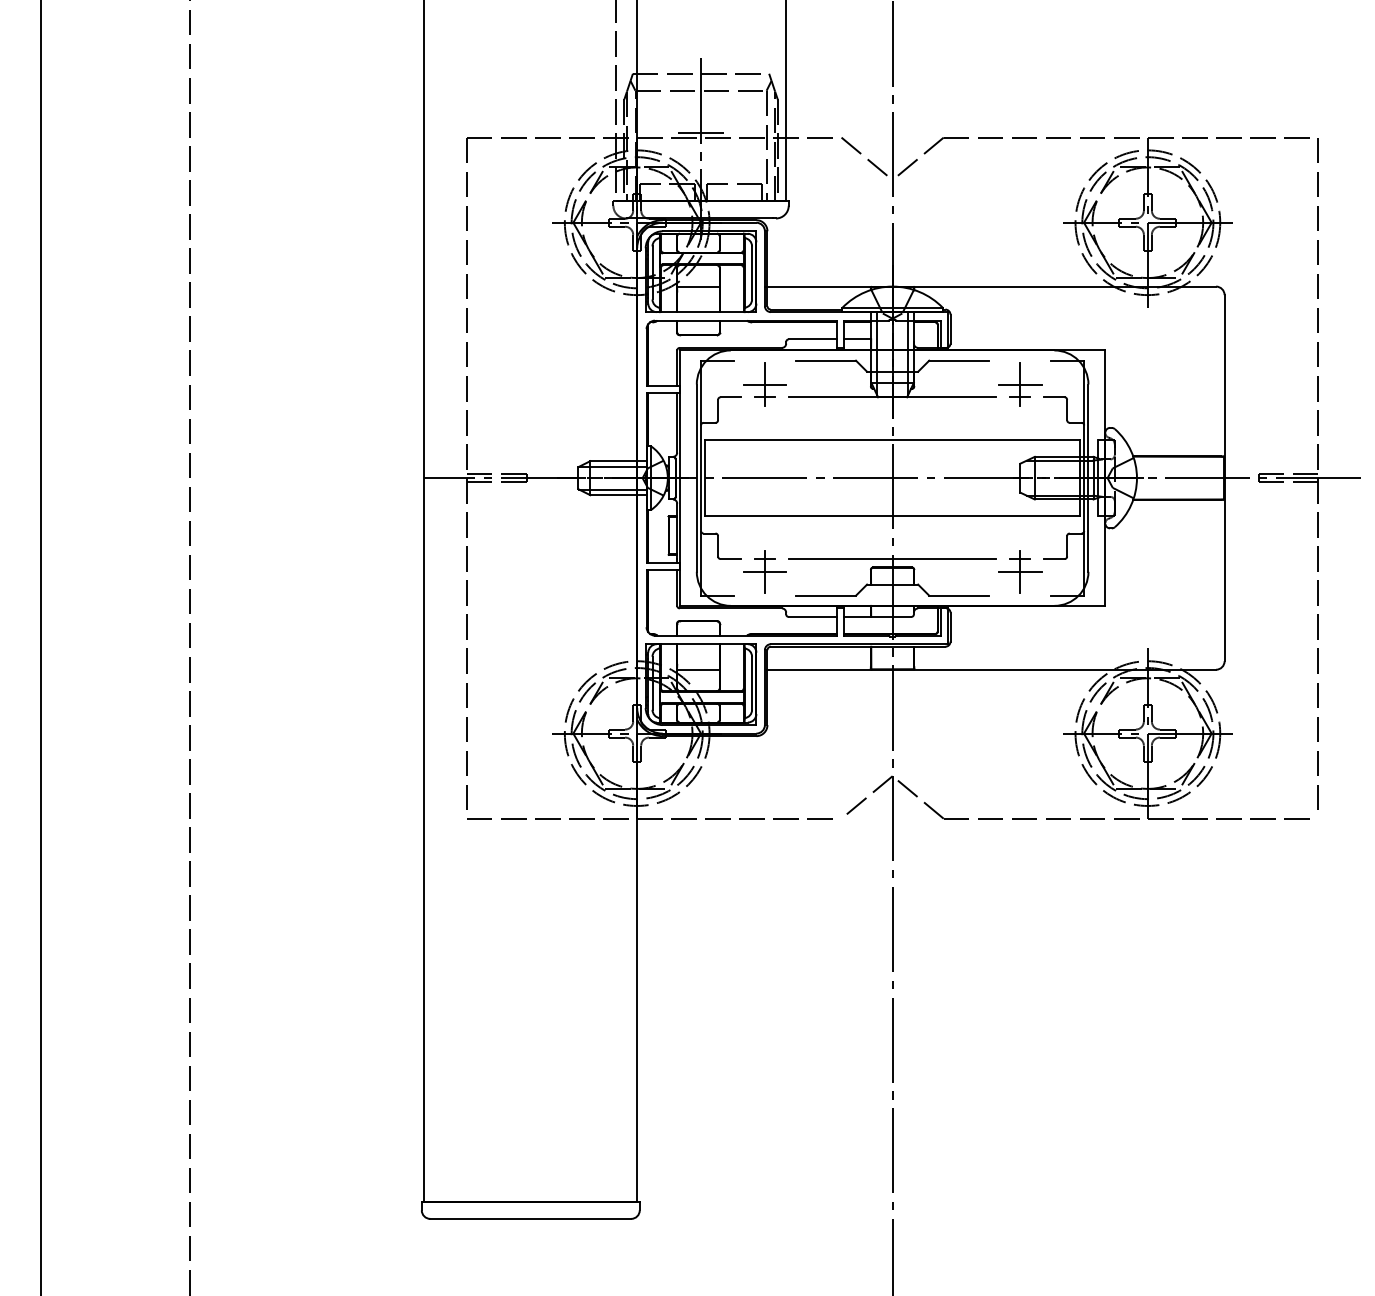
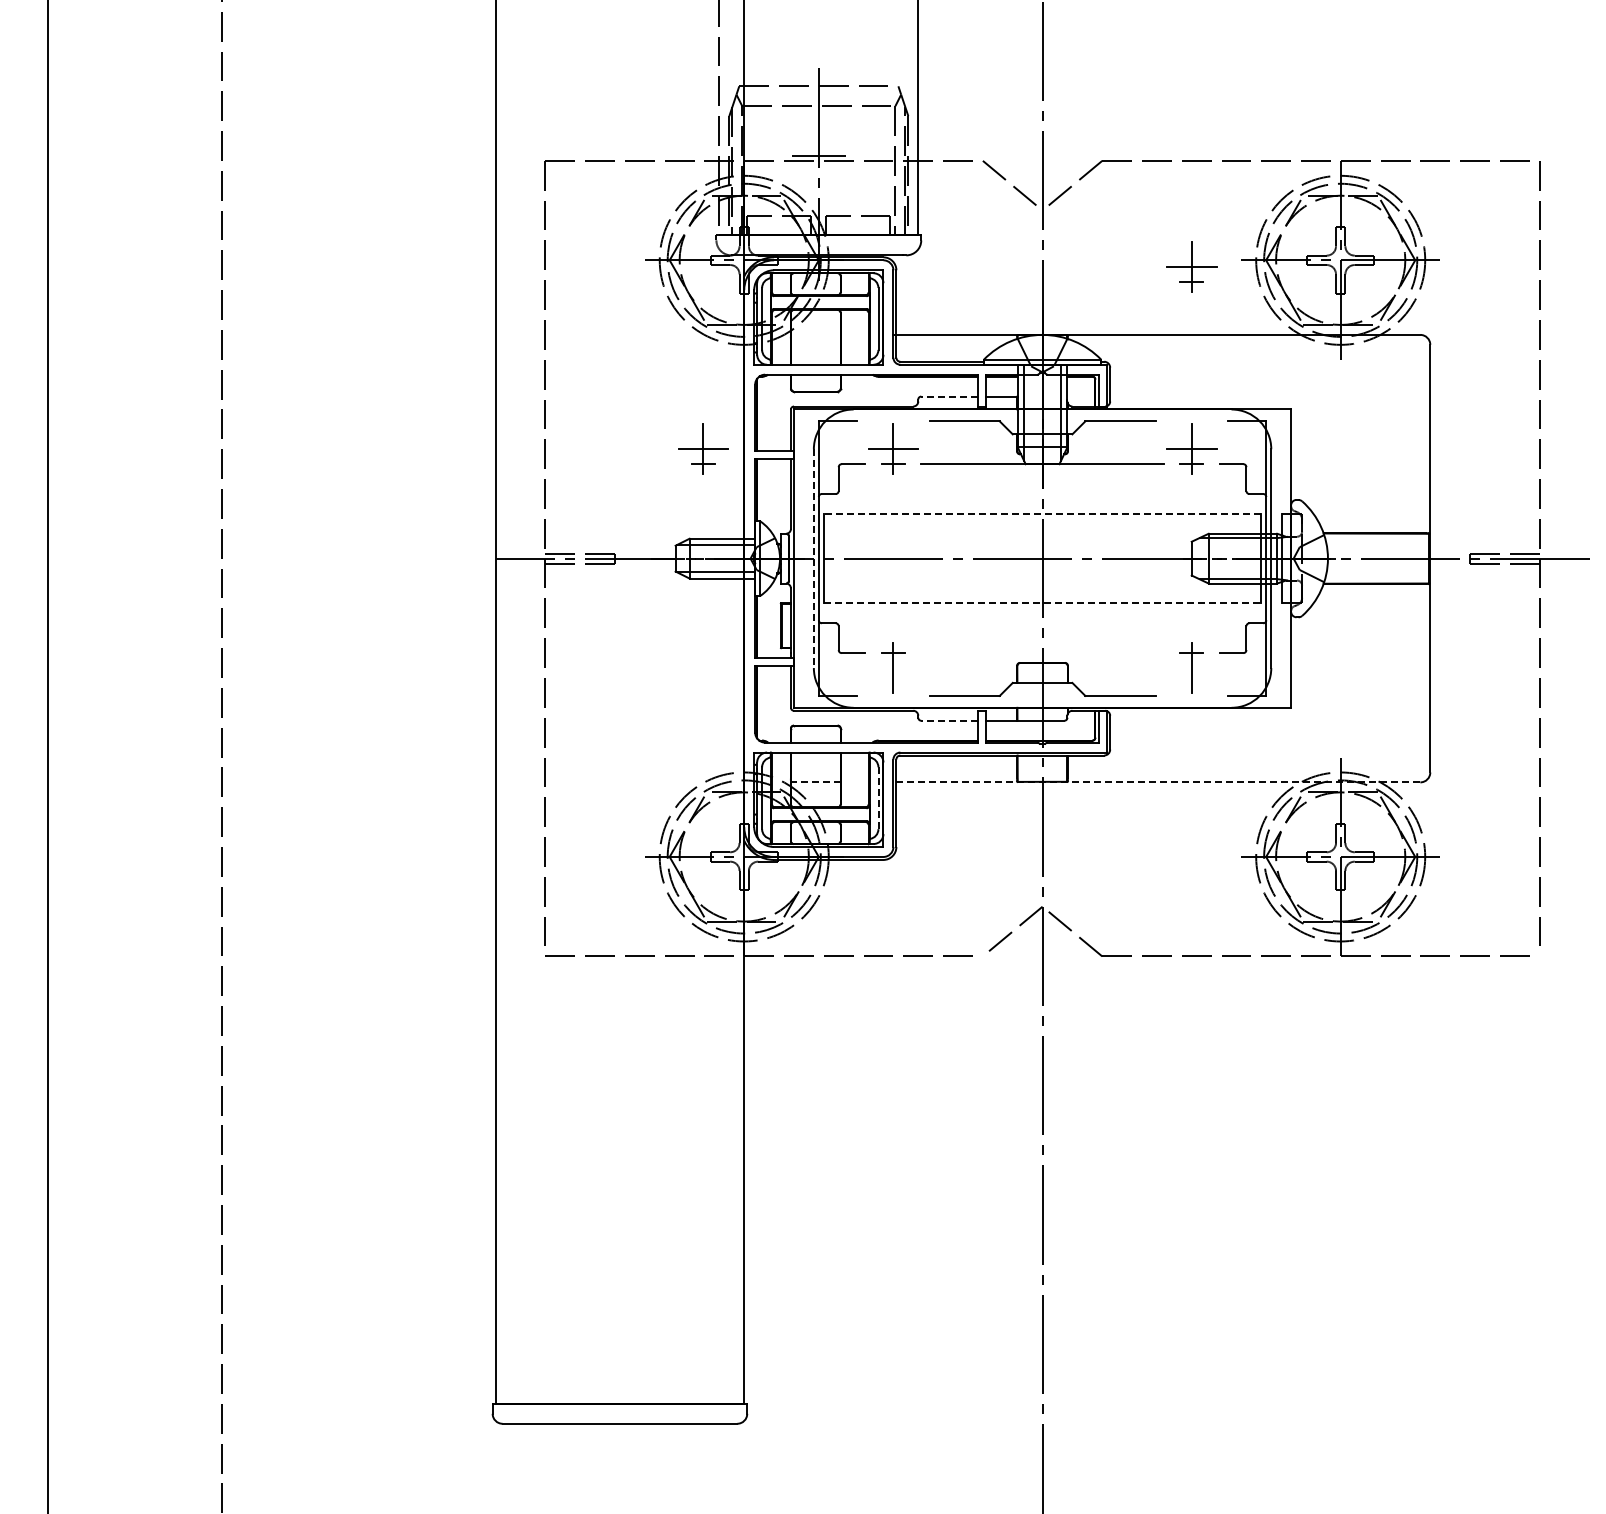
part: (1020, 228) -> (1191, 266), added
line: (698, 286) -> (815, 334), removed
line: (812, 339) -> (949, 396), solid -> dashed
part: (602, 383) -> (703, 448), added
line: (892, 439) -> (1042, 513), solid -> dashed
line: (696, 478) -> (813, 559), solid -> dashed
line: (892, 516) -> (1042, 603), solid -> dashed
line: (892, 559) -> (1042, 653), removed
line: (764, 572) -> (893, 668), removed
line: (1020, 572) -> (1191, 668), removed
line: (812, 616) -> (949, 720), solid -> dashed
line: (698, 669) -> (815, 782), solid -> dashed
line: (991, 669) -> (1157, 782), solid -> dashed
line: (752, 683) -> (878, 798), solid -> dashed

